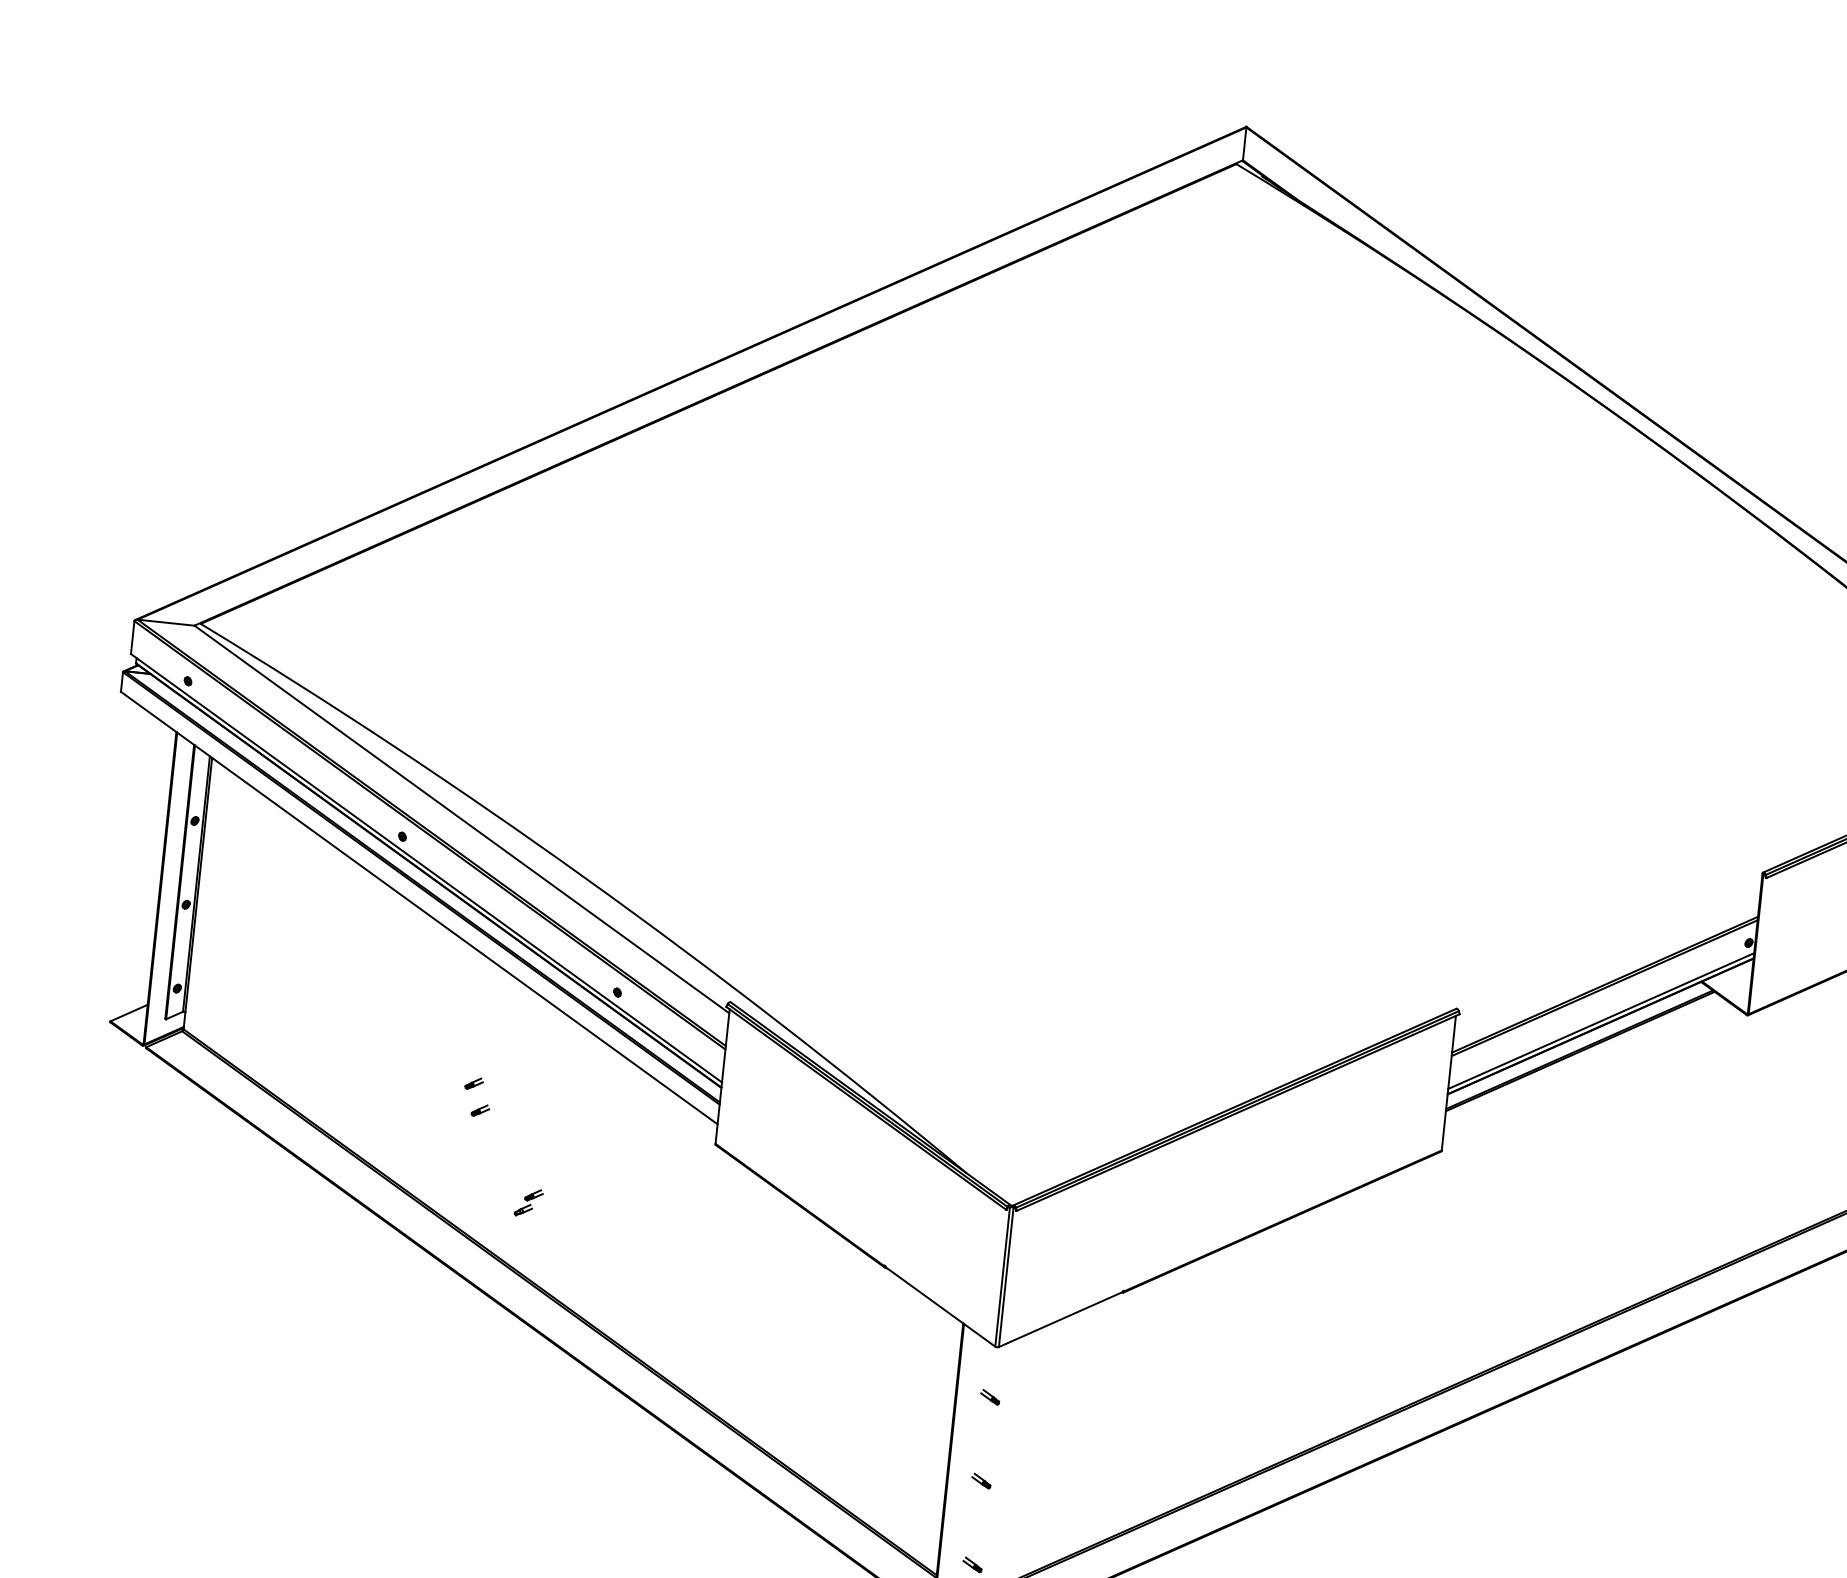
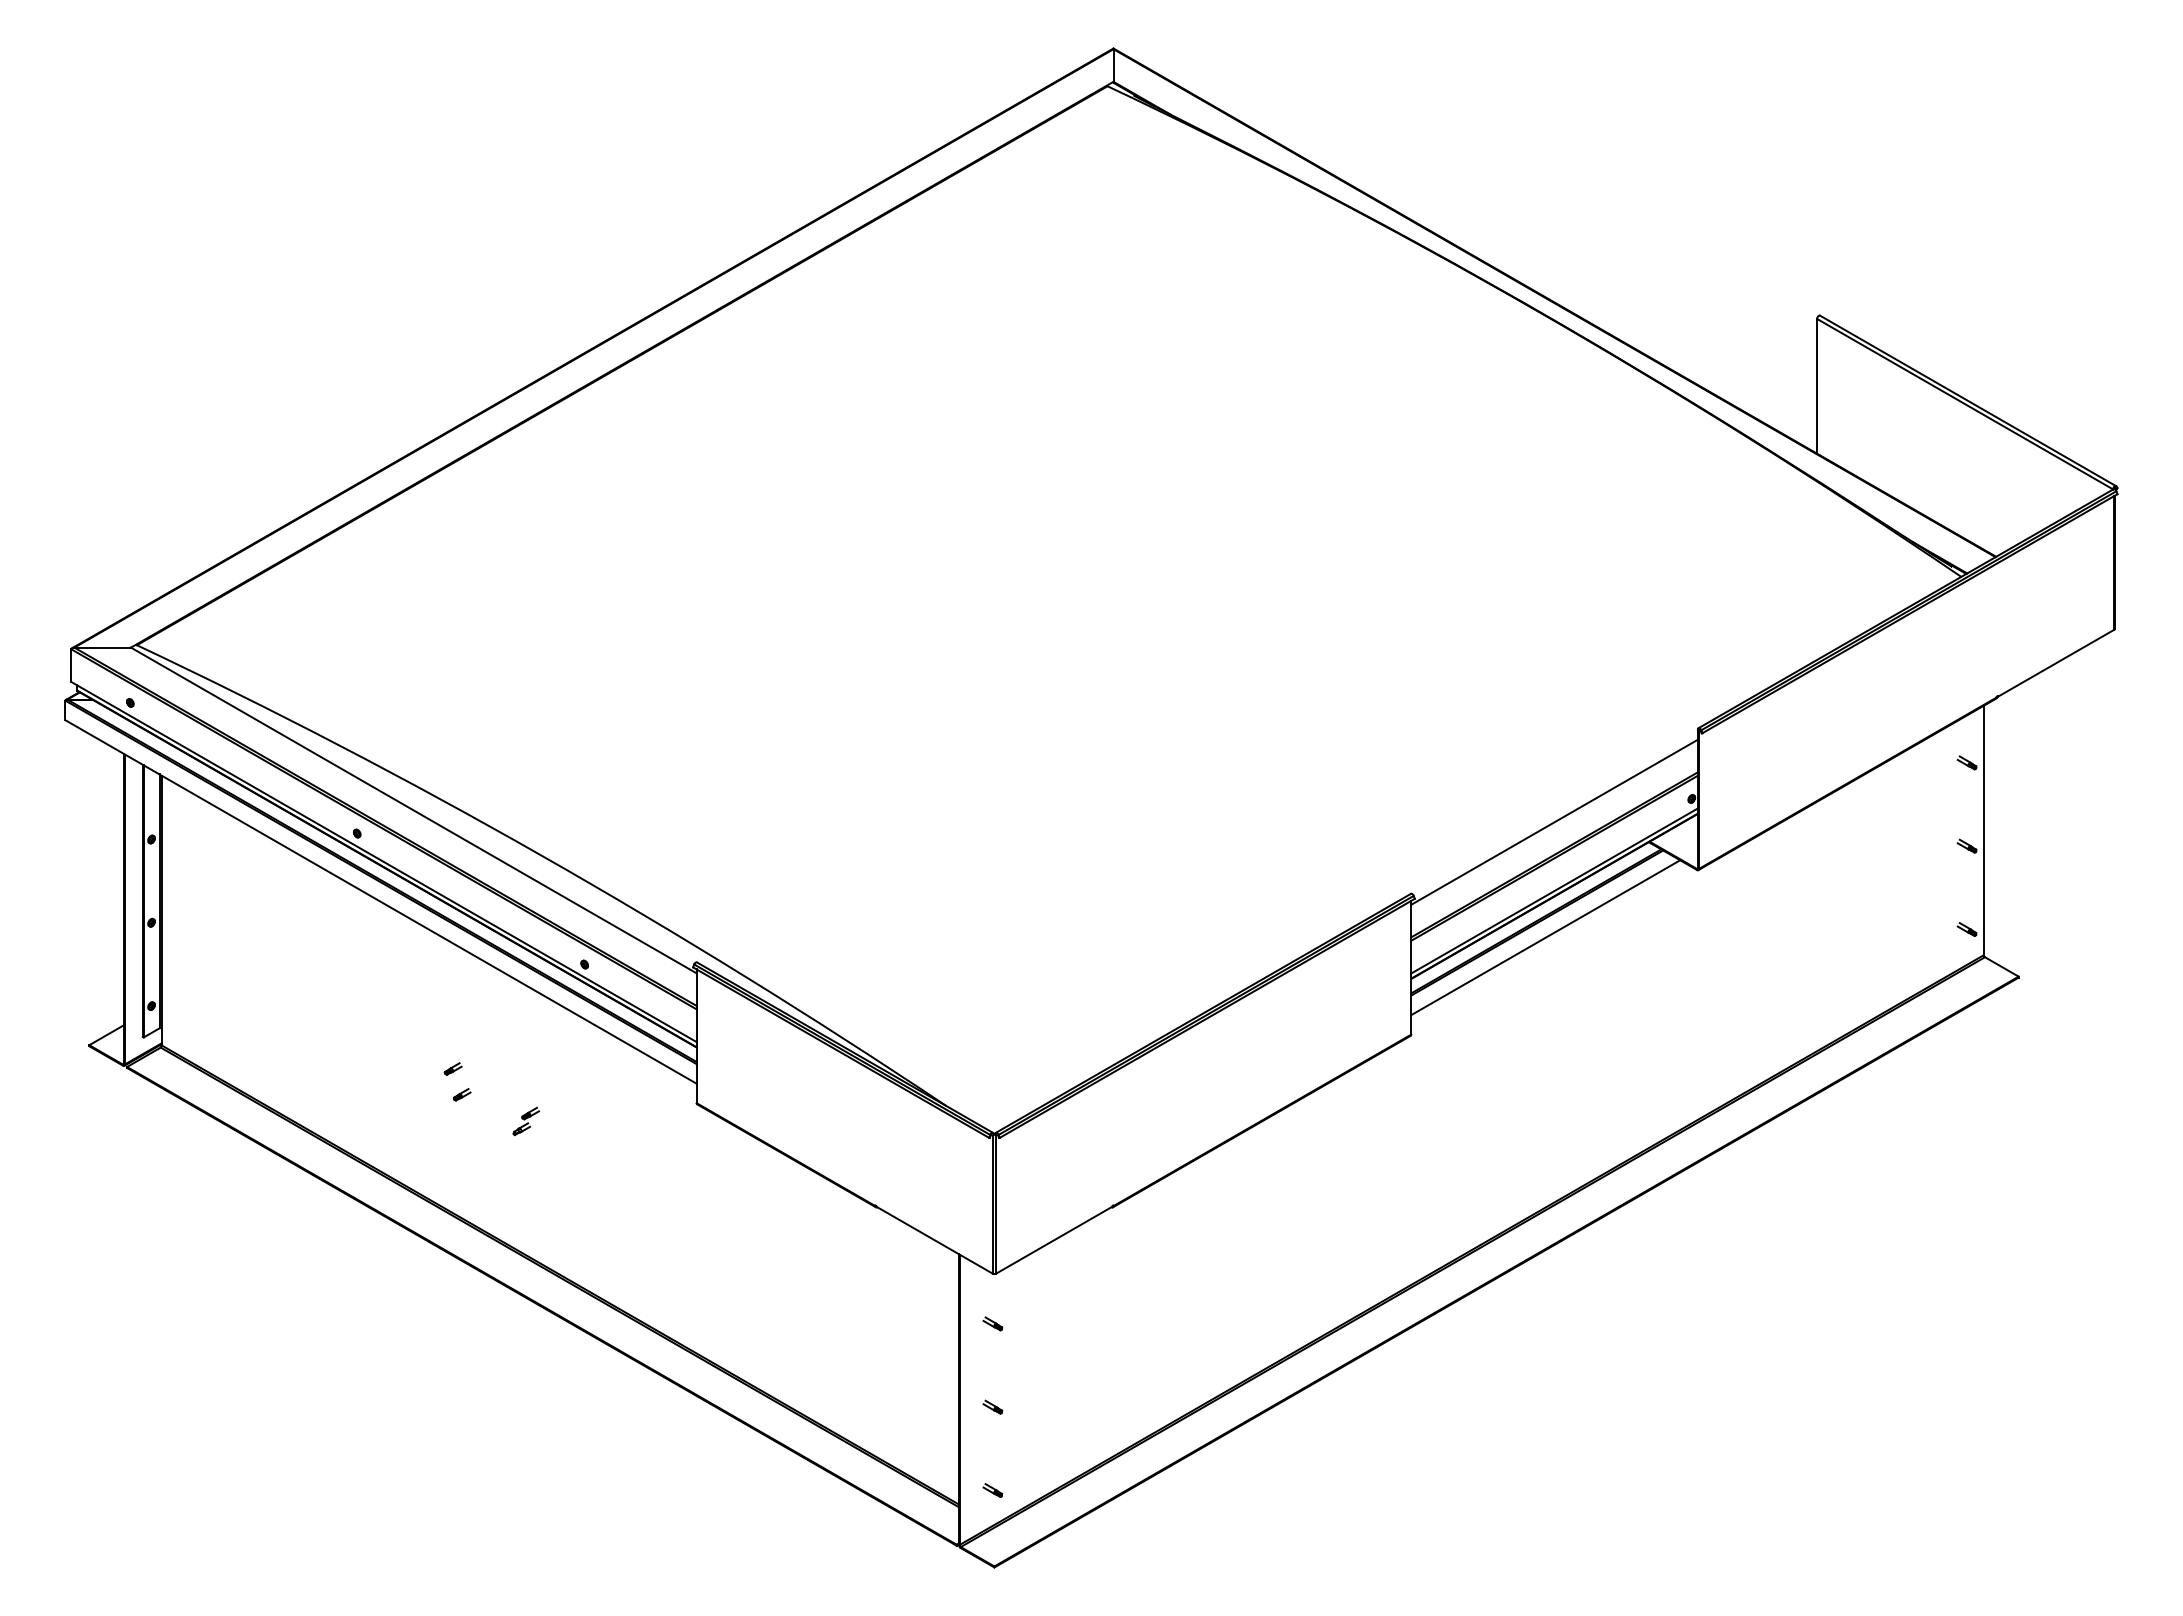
line: (1608, 951) -> (1554, 821), added
line: (1587, 1066) -> (1545, 937), added
part: (529, 1202) -> (526, 1121), moved

